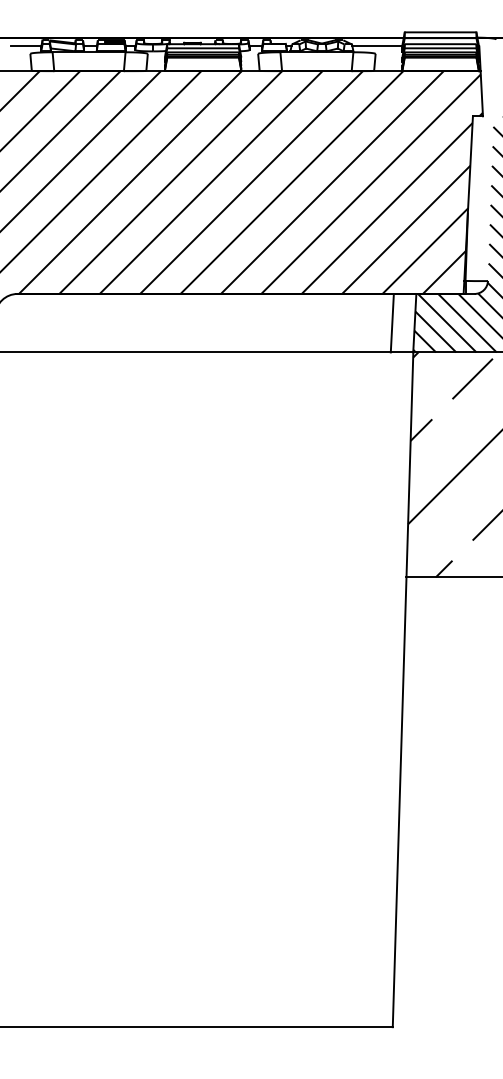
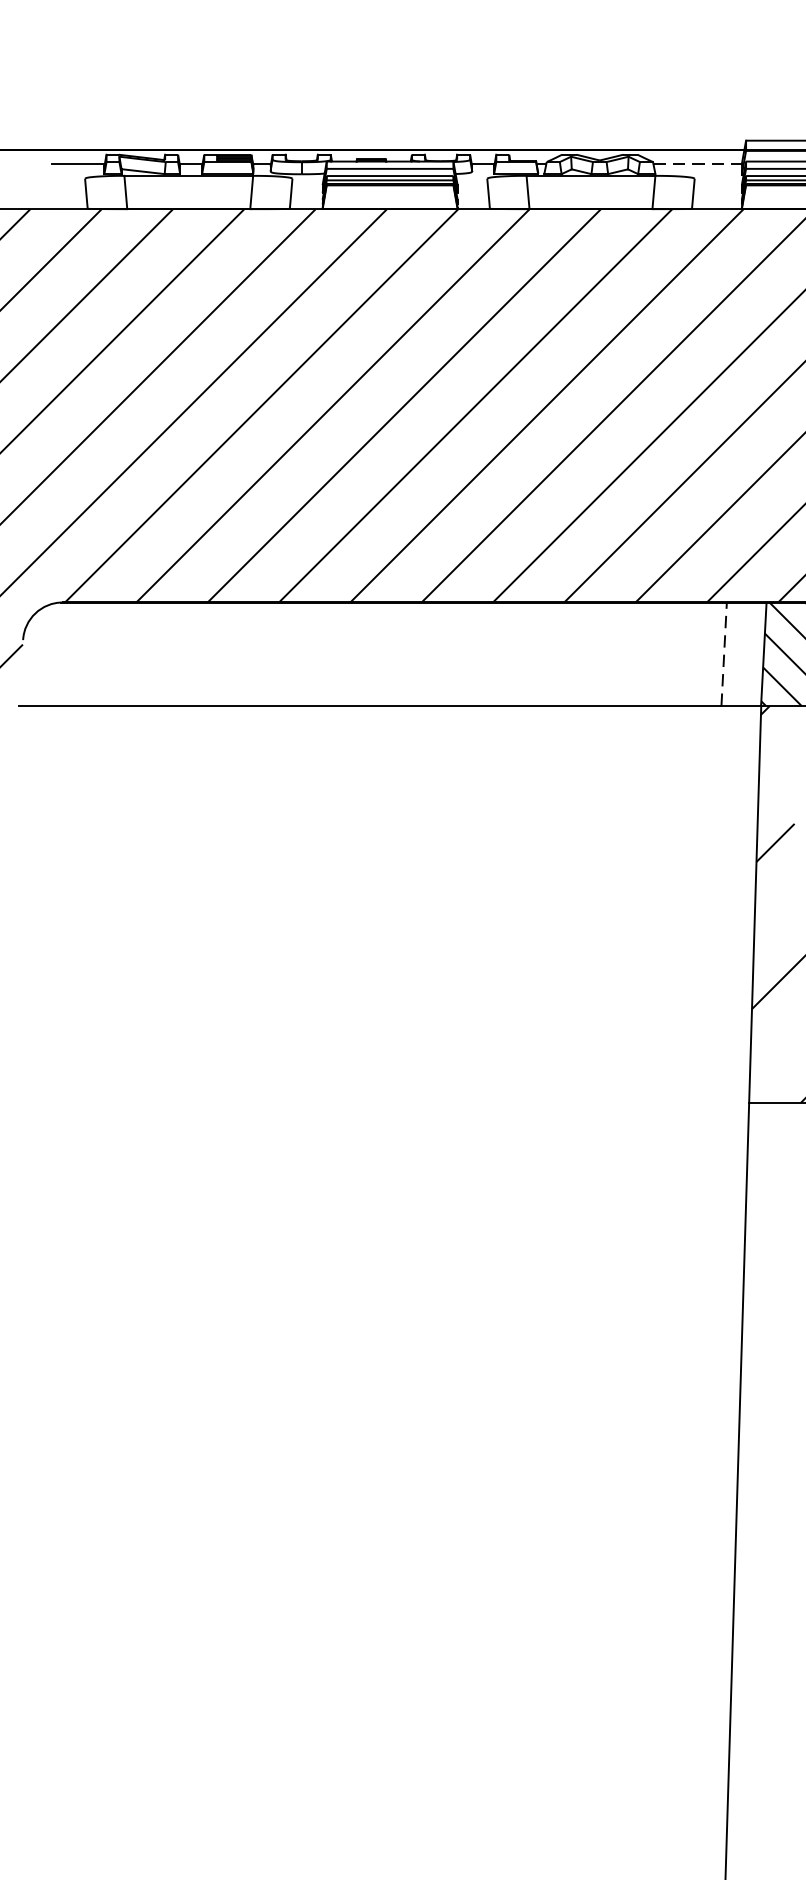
line: (377, 45) -> (697, 163), solid -> dashed
line: (392, 322) -> (724, 652), solid -> dashed

